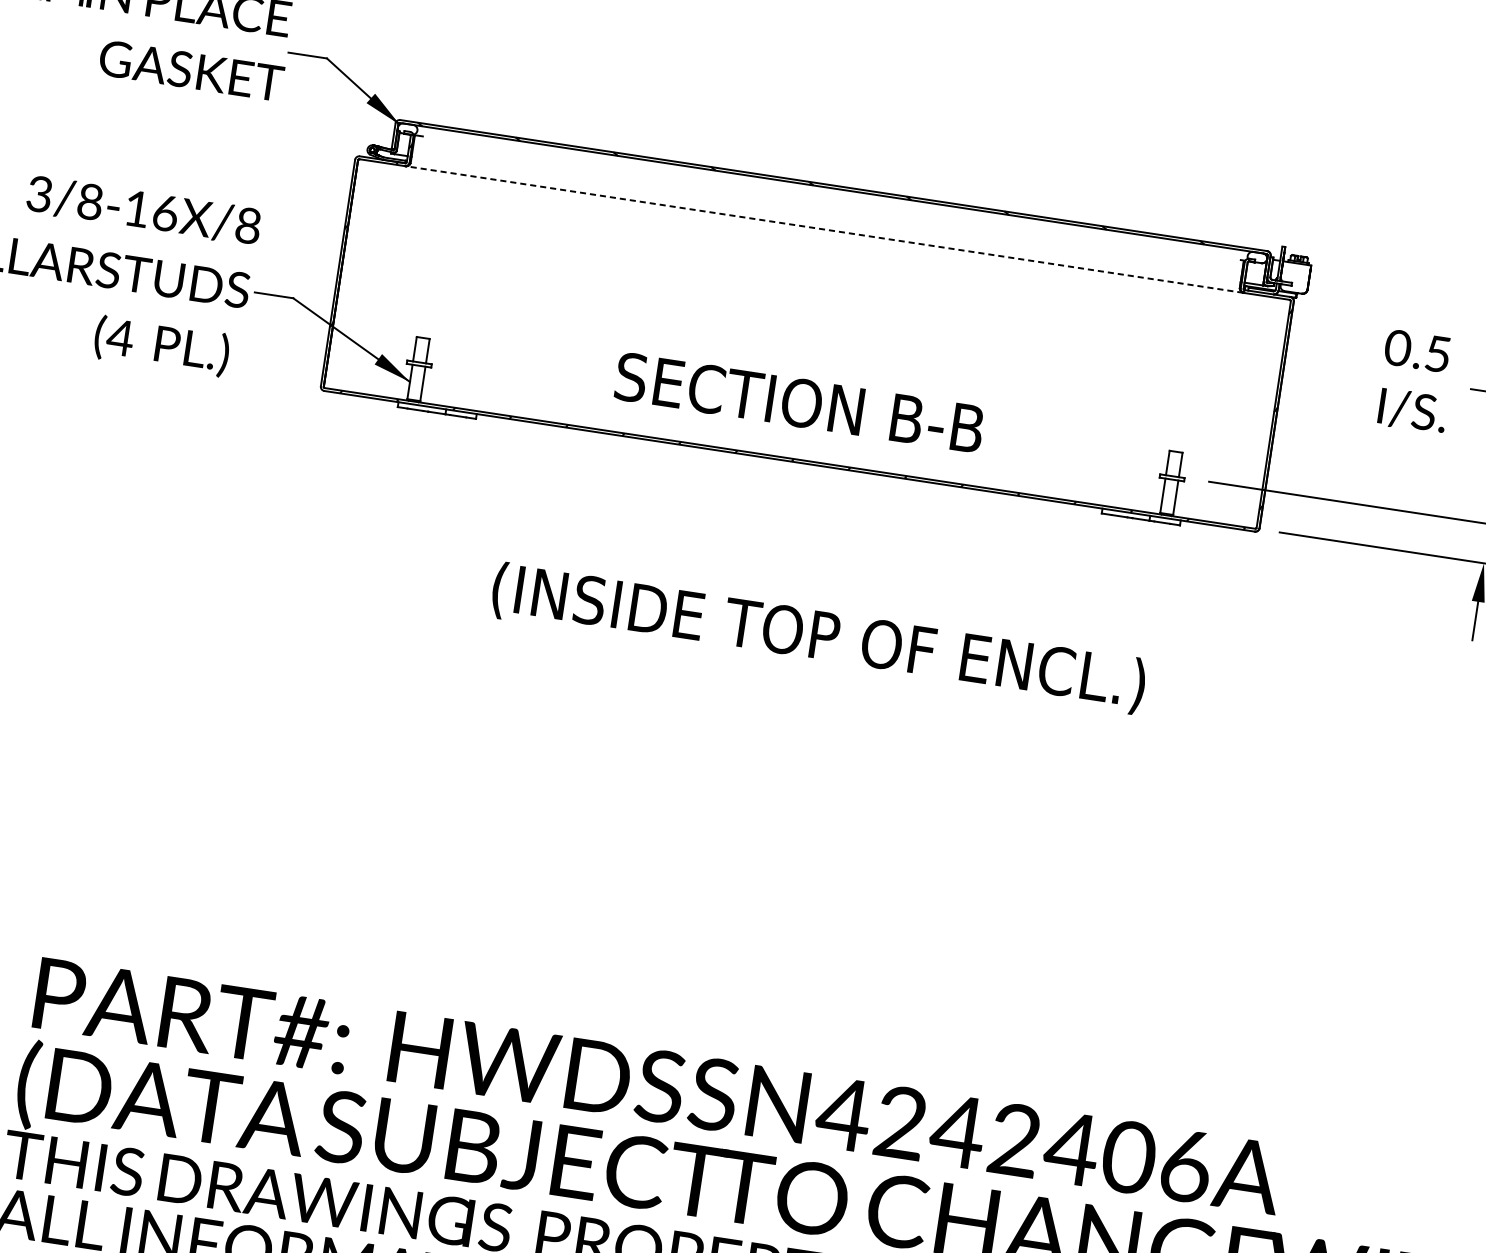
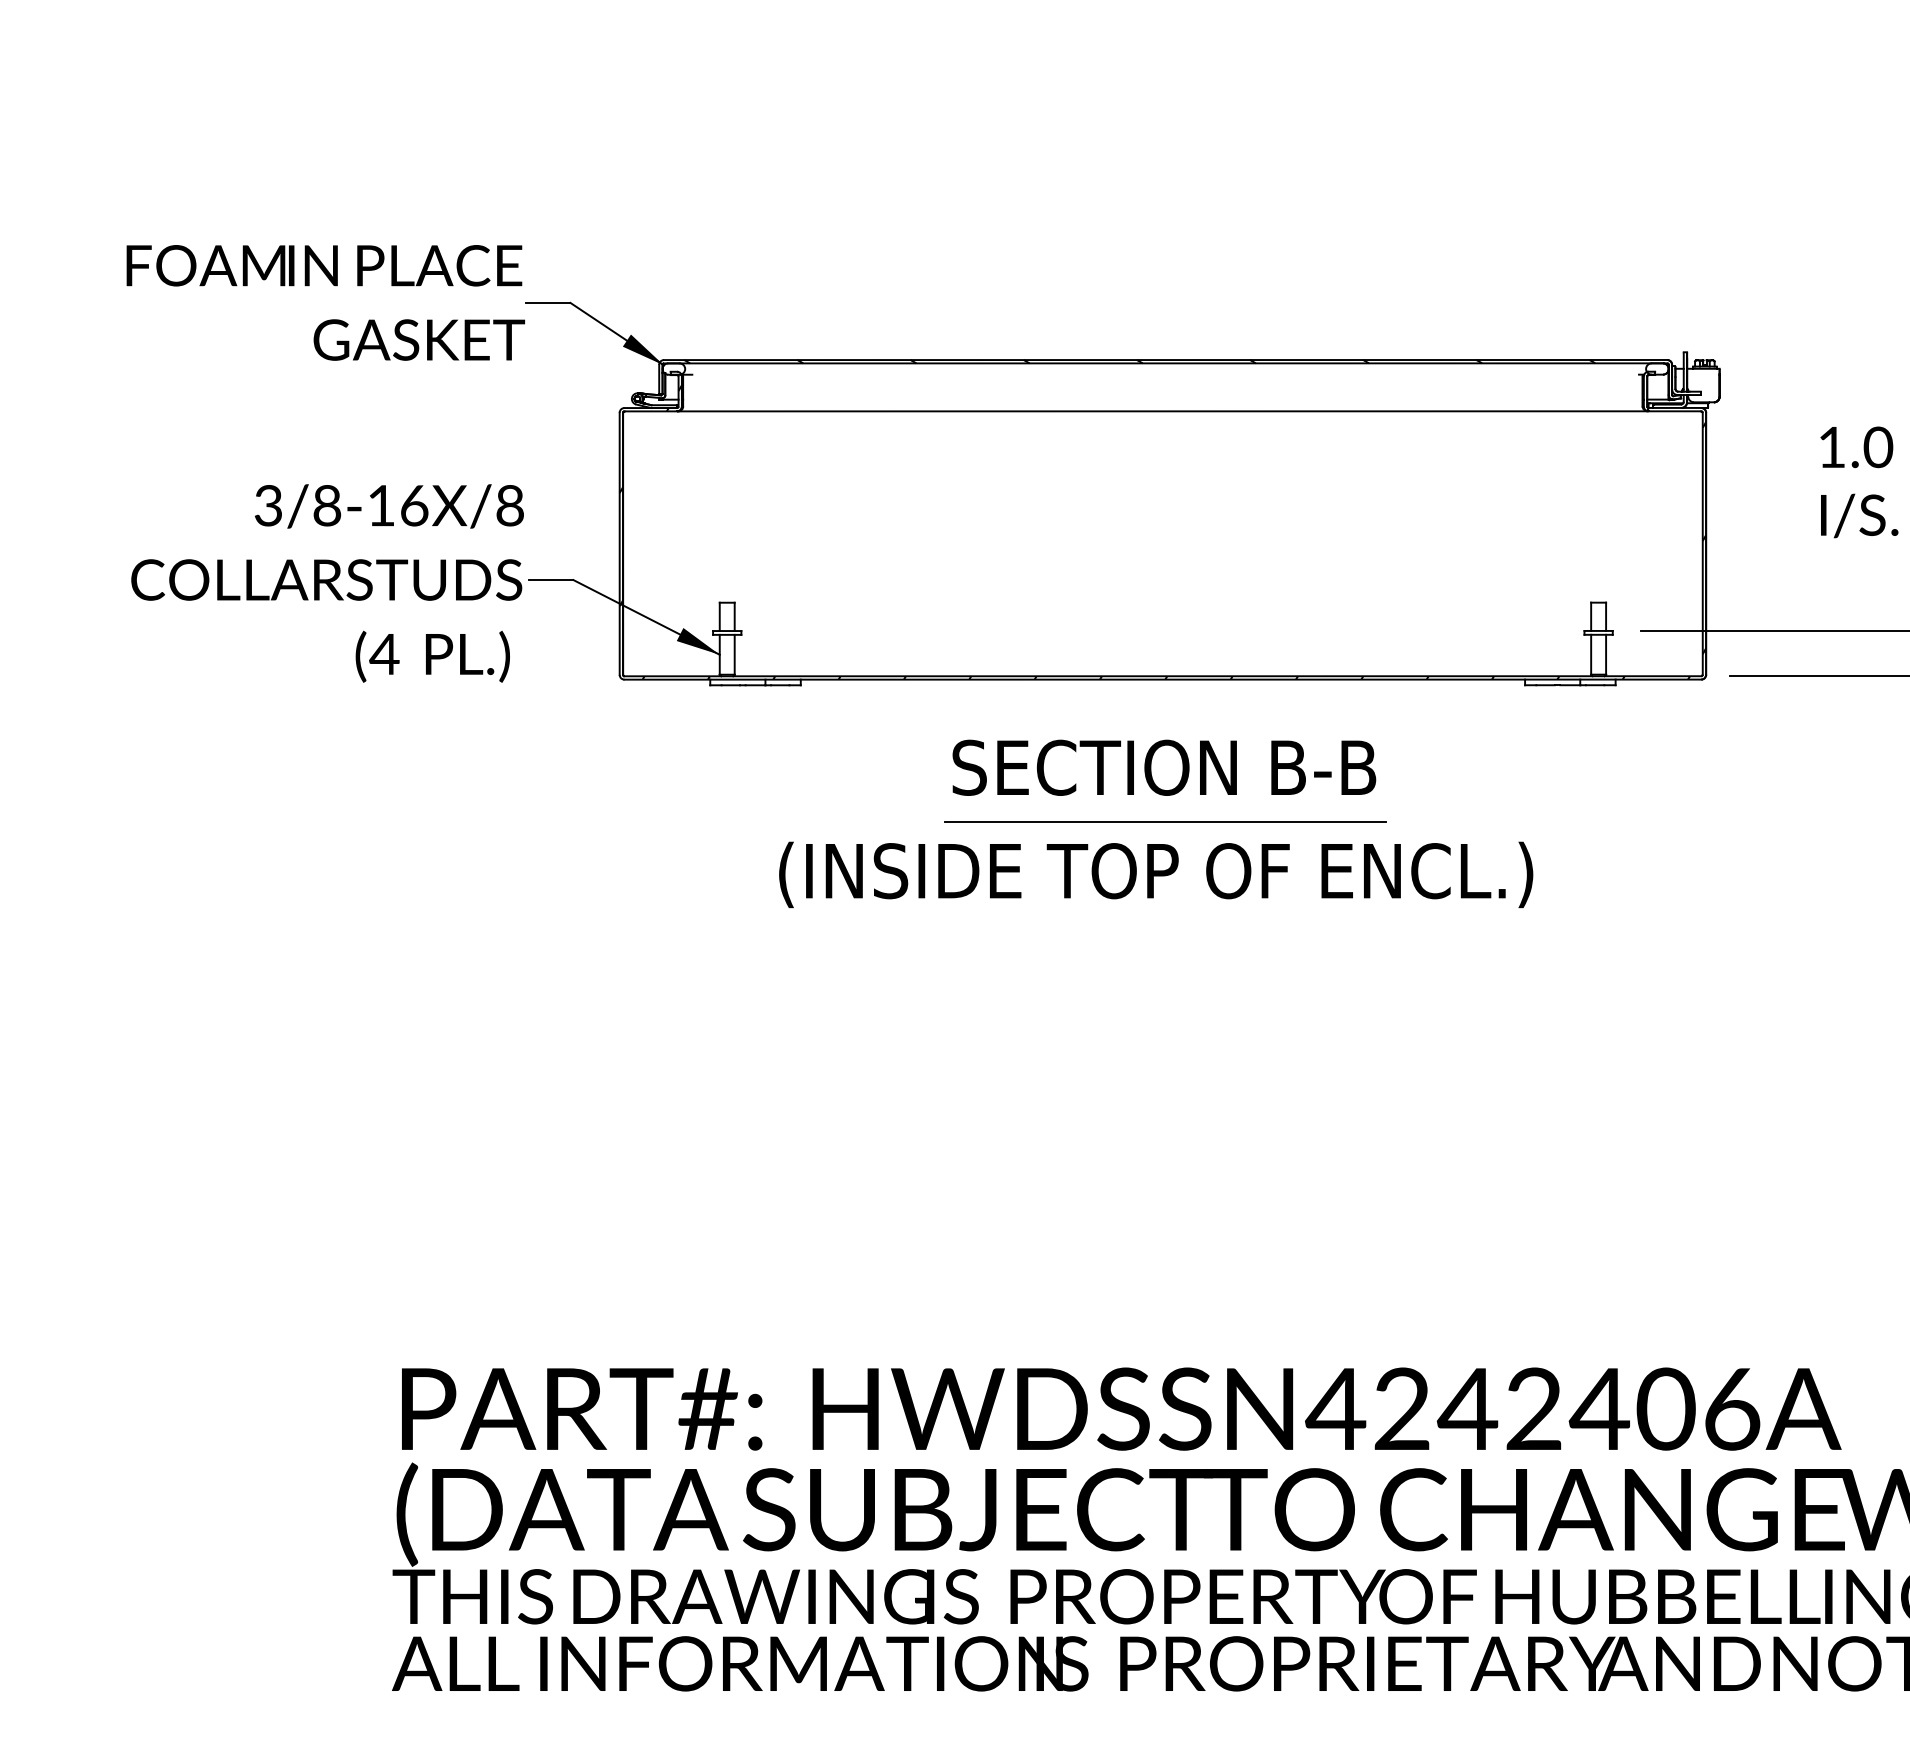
line: (824, 229) -> (1162, 411), dashed -> solid
text: (1418, 351) -> (1855, 447), 0.5 -> 1.0
text: (799, 402) -> (1164, 767), moved
line: (773, 584) -> (1165, 821), added
text: (819, 638) -> (1156, 874), moved

